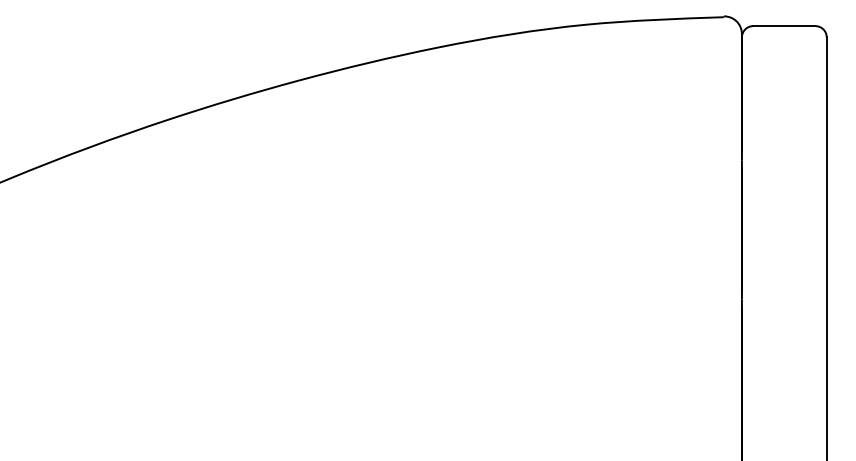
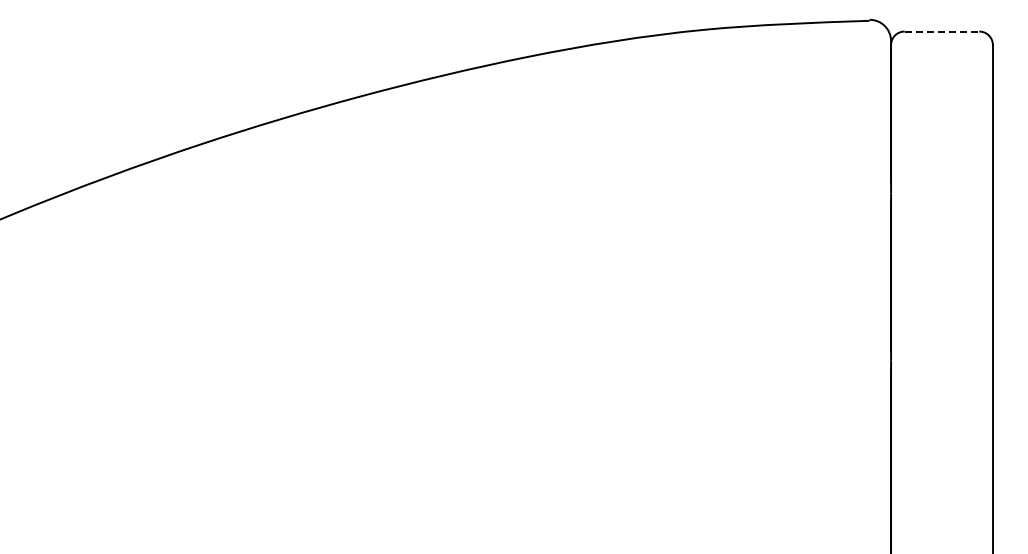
line: (784, 26) -> (942, 31), solid -> dashed

